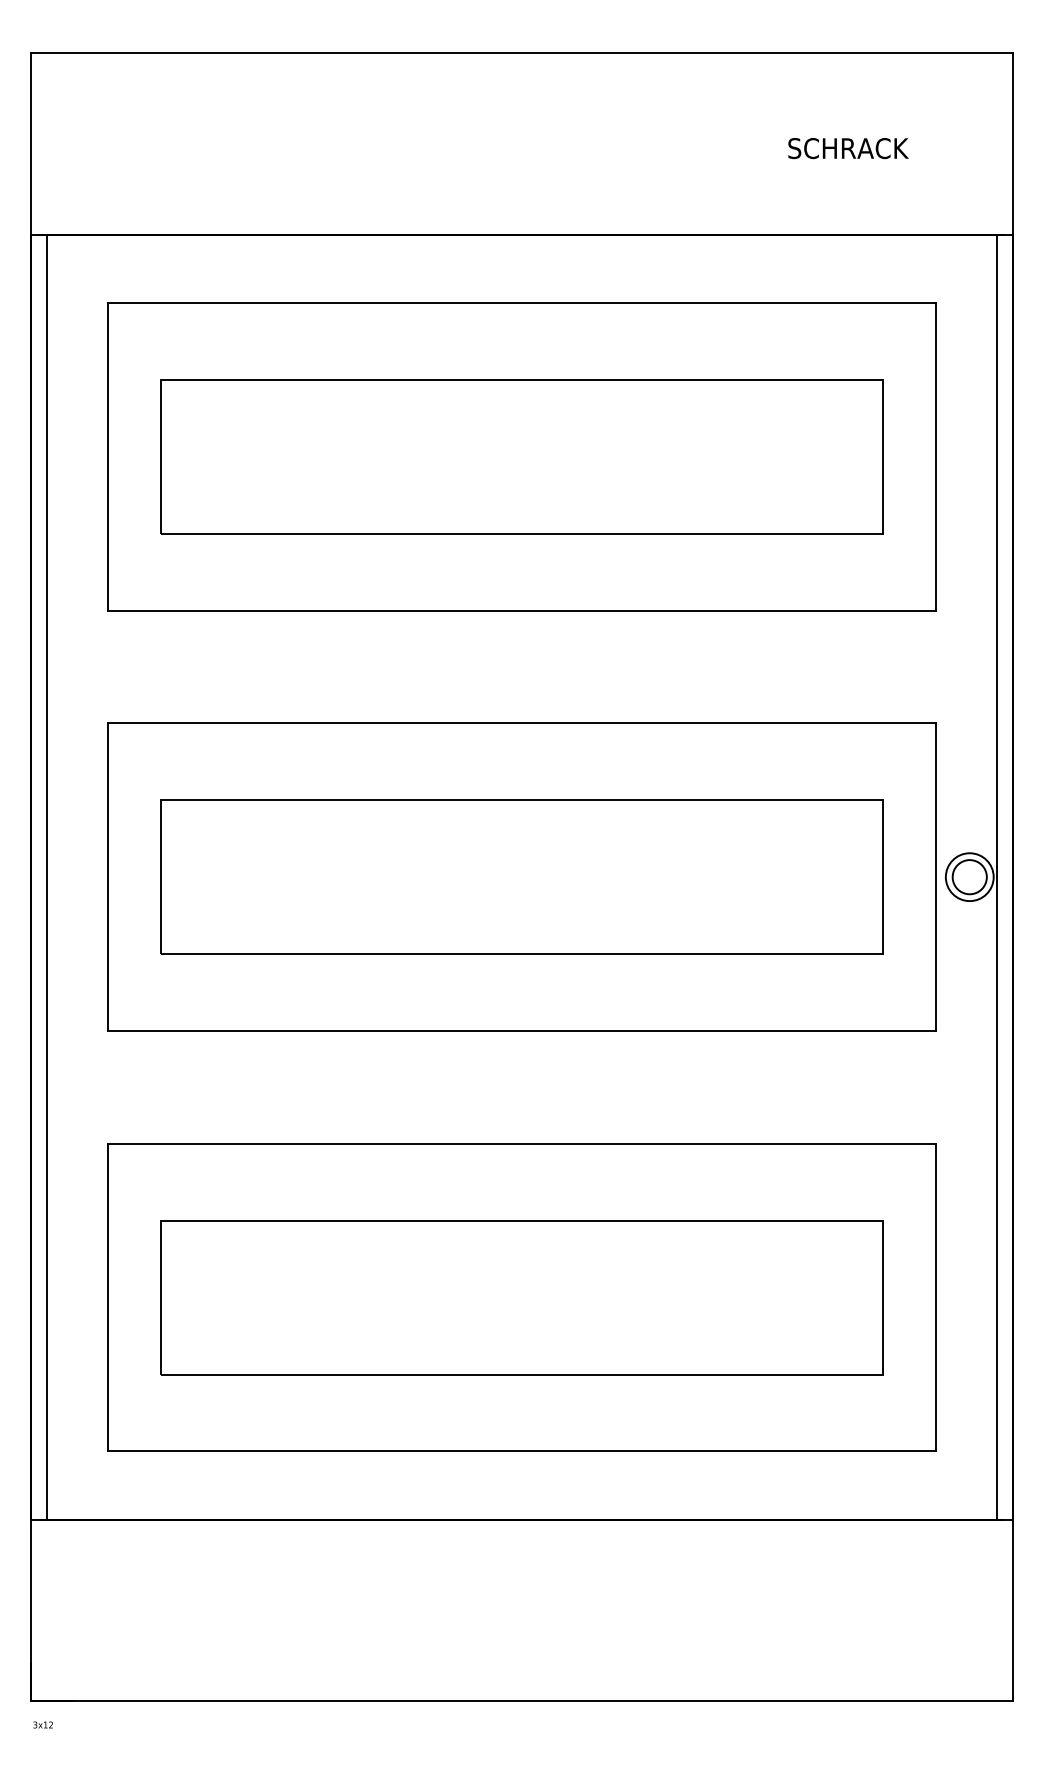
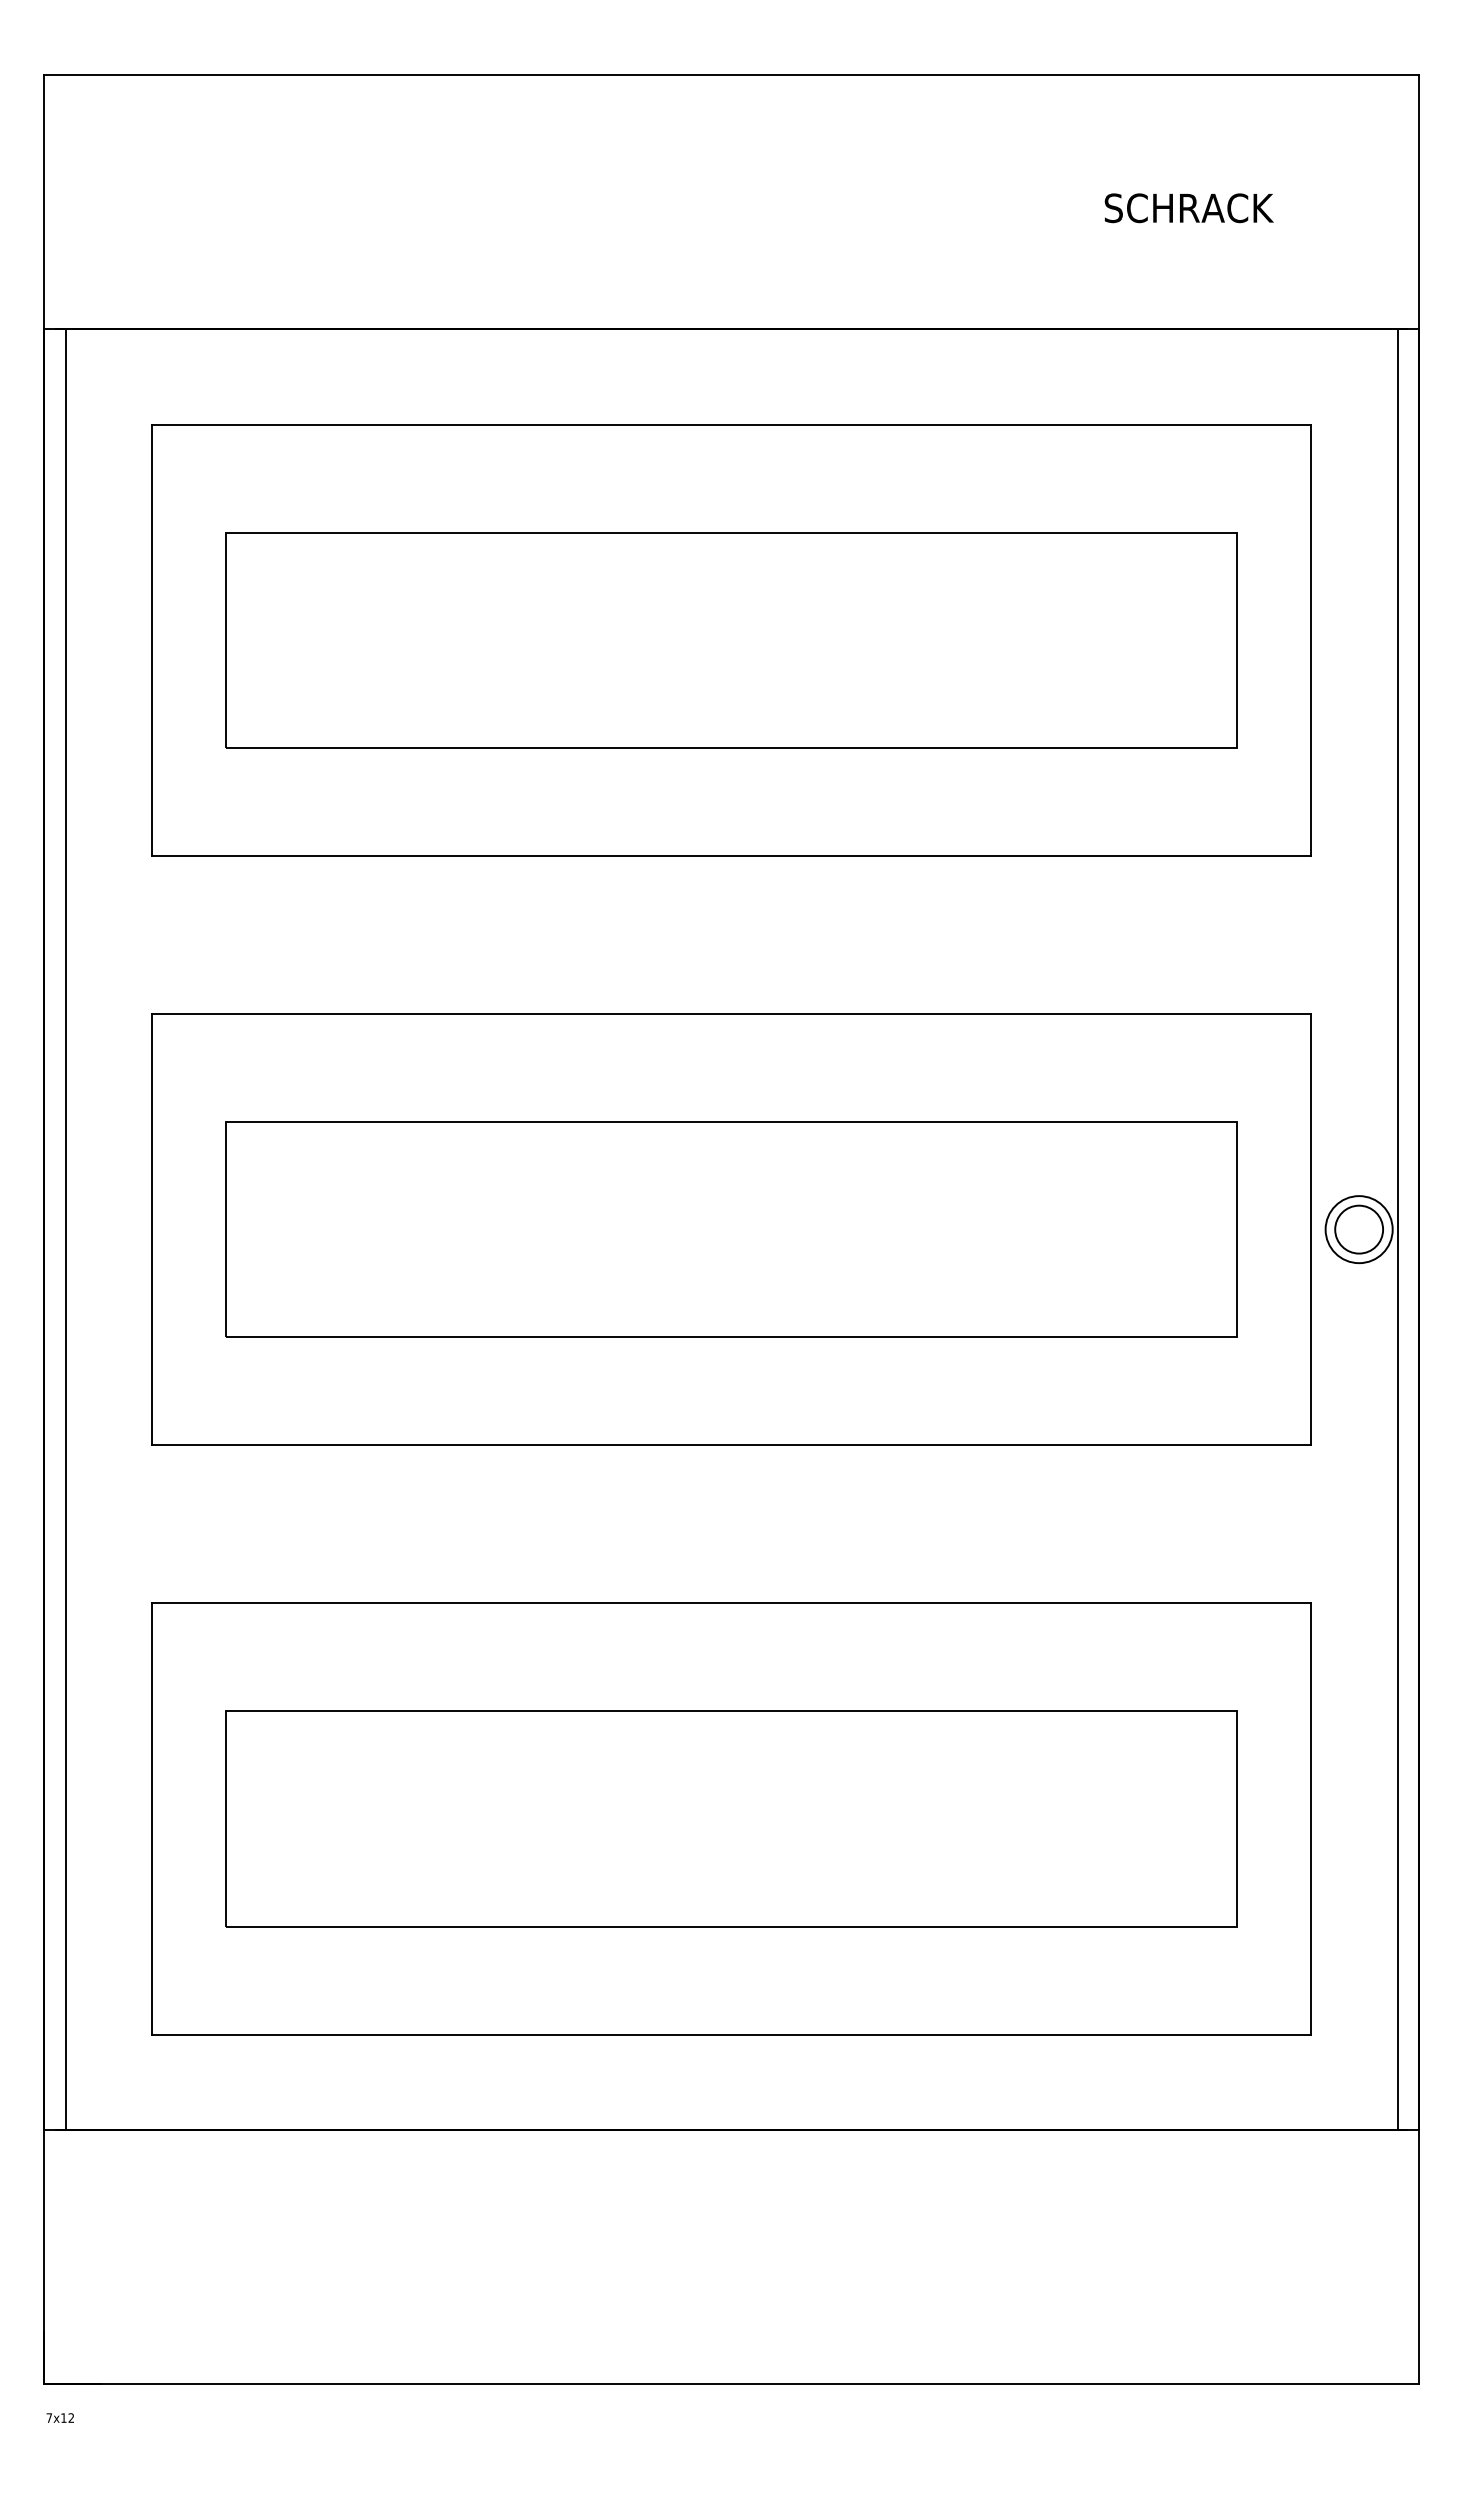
text: (35, 1724) -> (49, 2417), 3x12 -> 7x12

